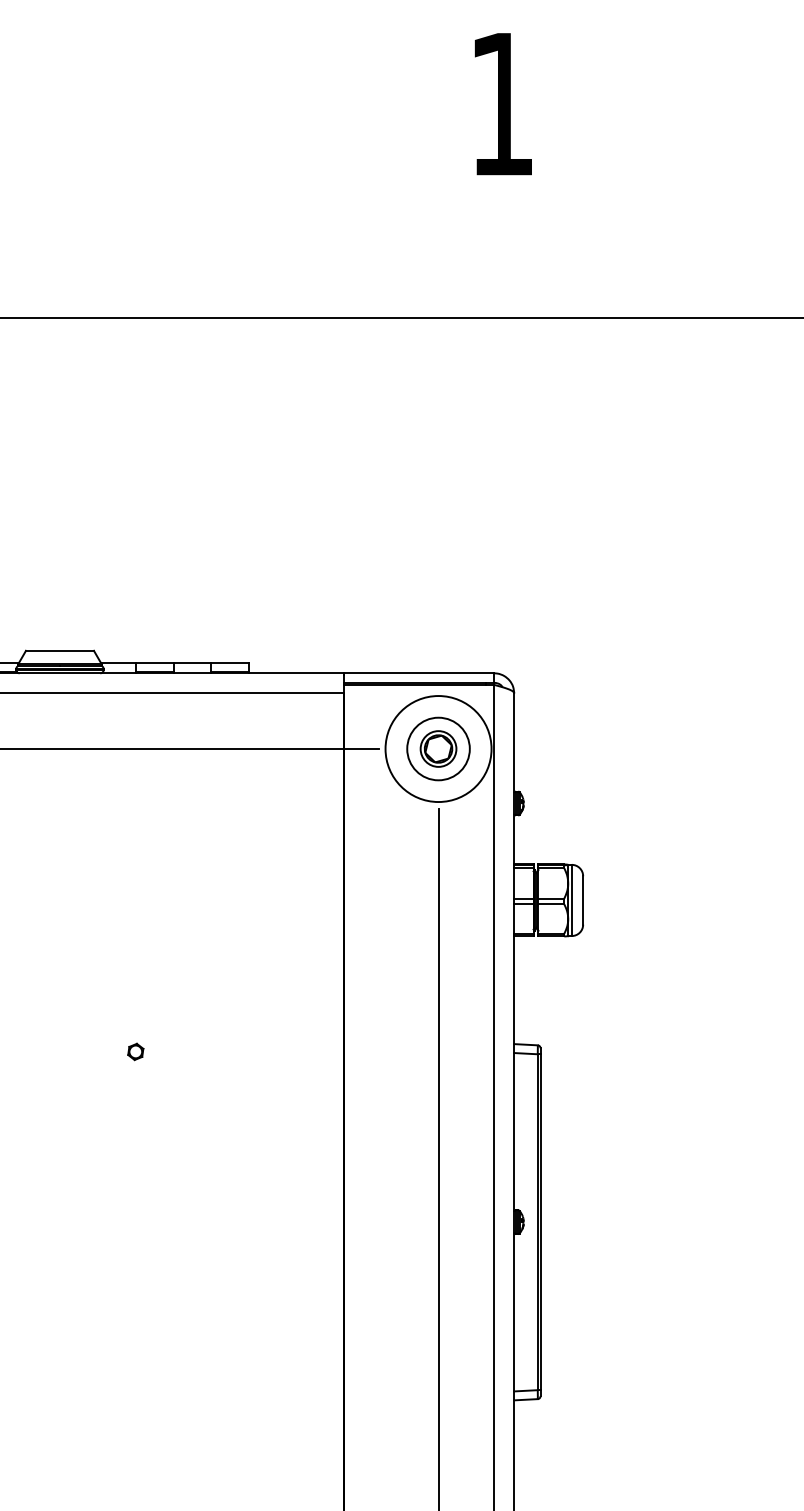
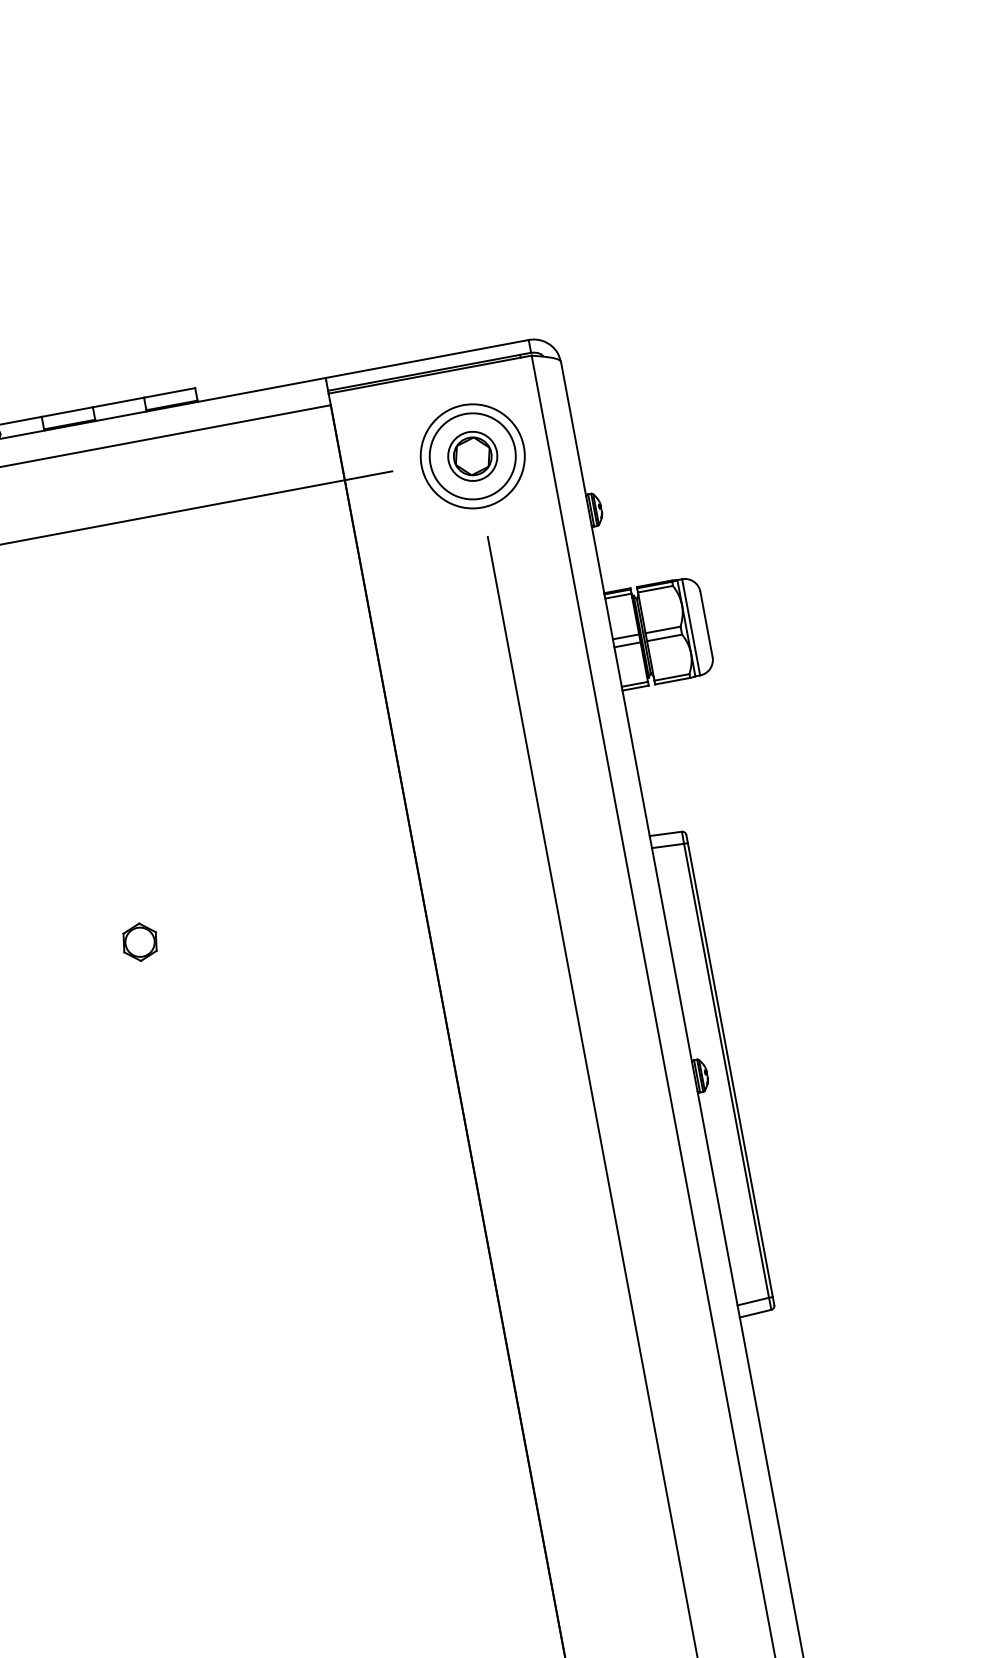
circle: (438, 748) -> (472, 455), size x0.71
part: (135, 1051) -> (139, 941), size x1.67

